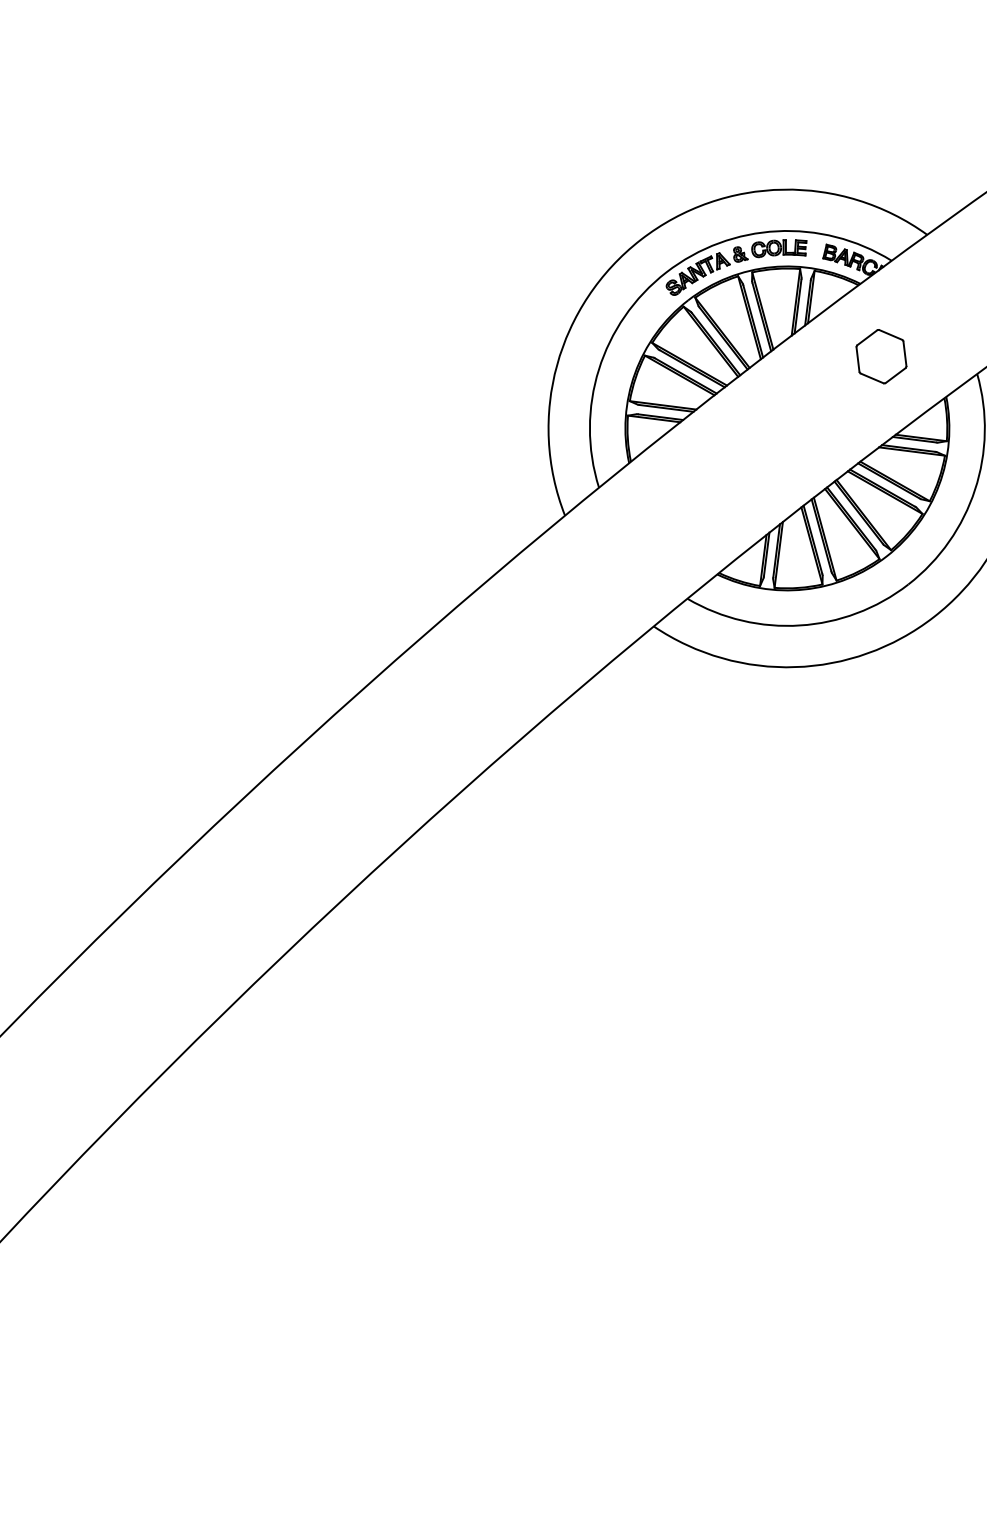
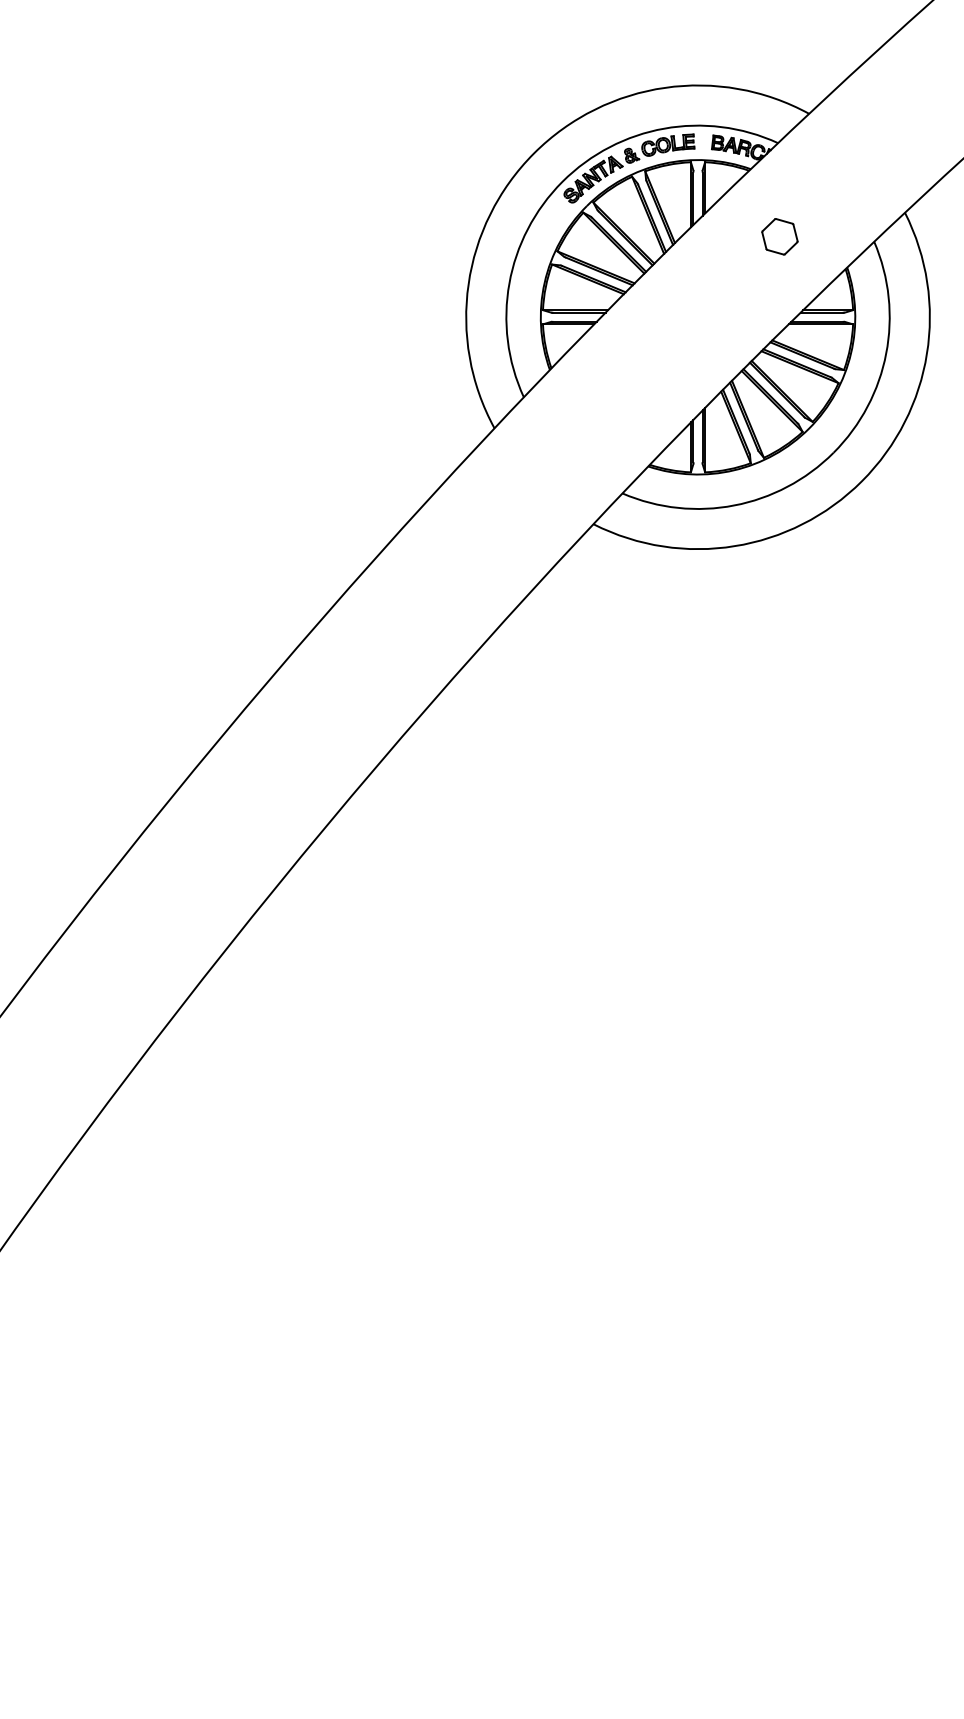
part: (881, 356) -> (779, 236), size x0.7

